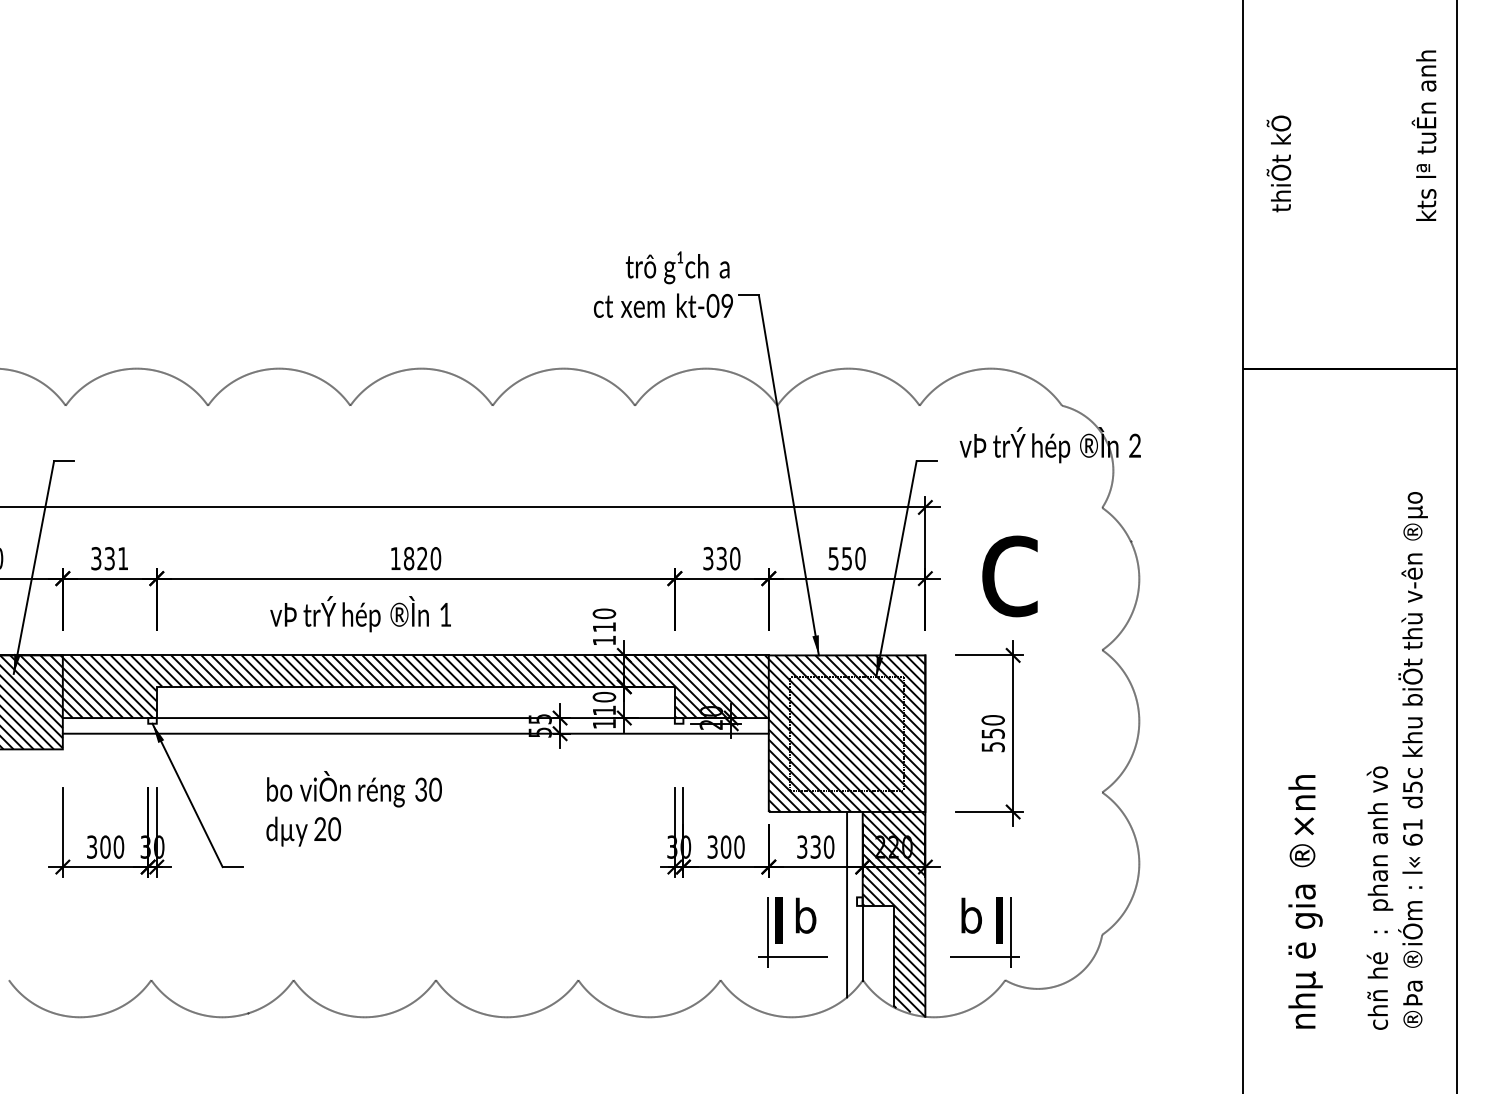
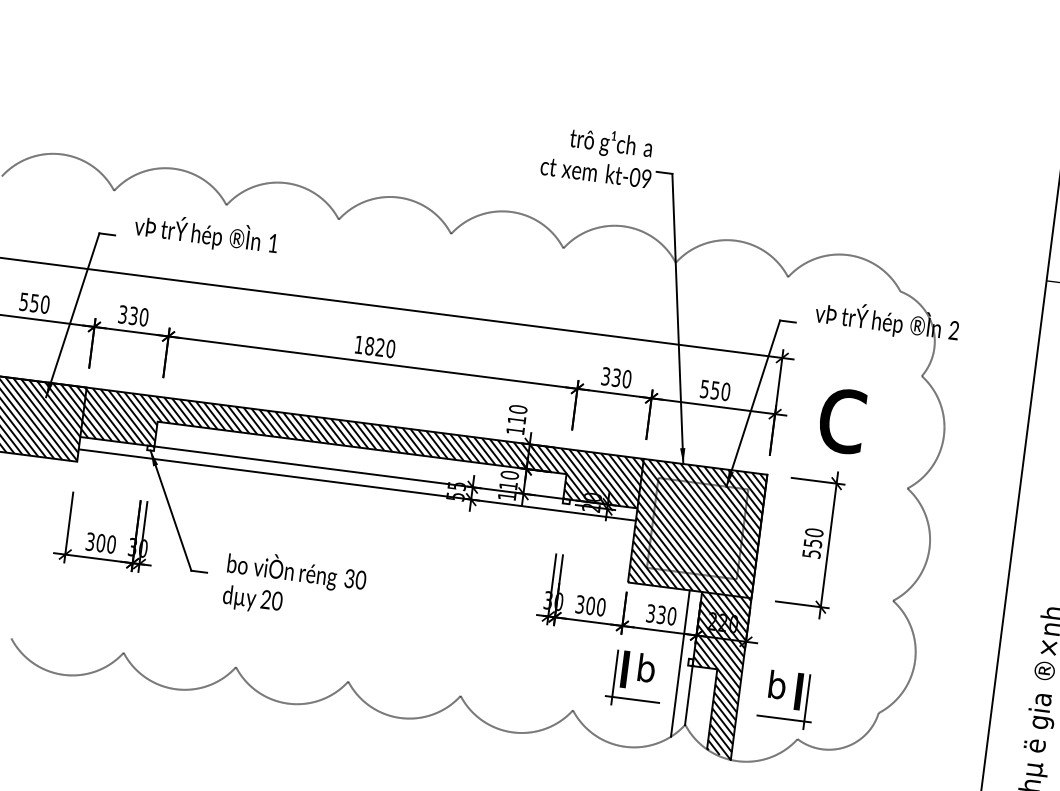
text: (123, 558) -> (144, 317), 331 -> 330
text: (360, 614) -> (206, 234), moved
text: (353, 808) -> (294, 586), moved

